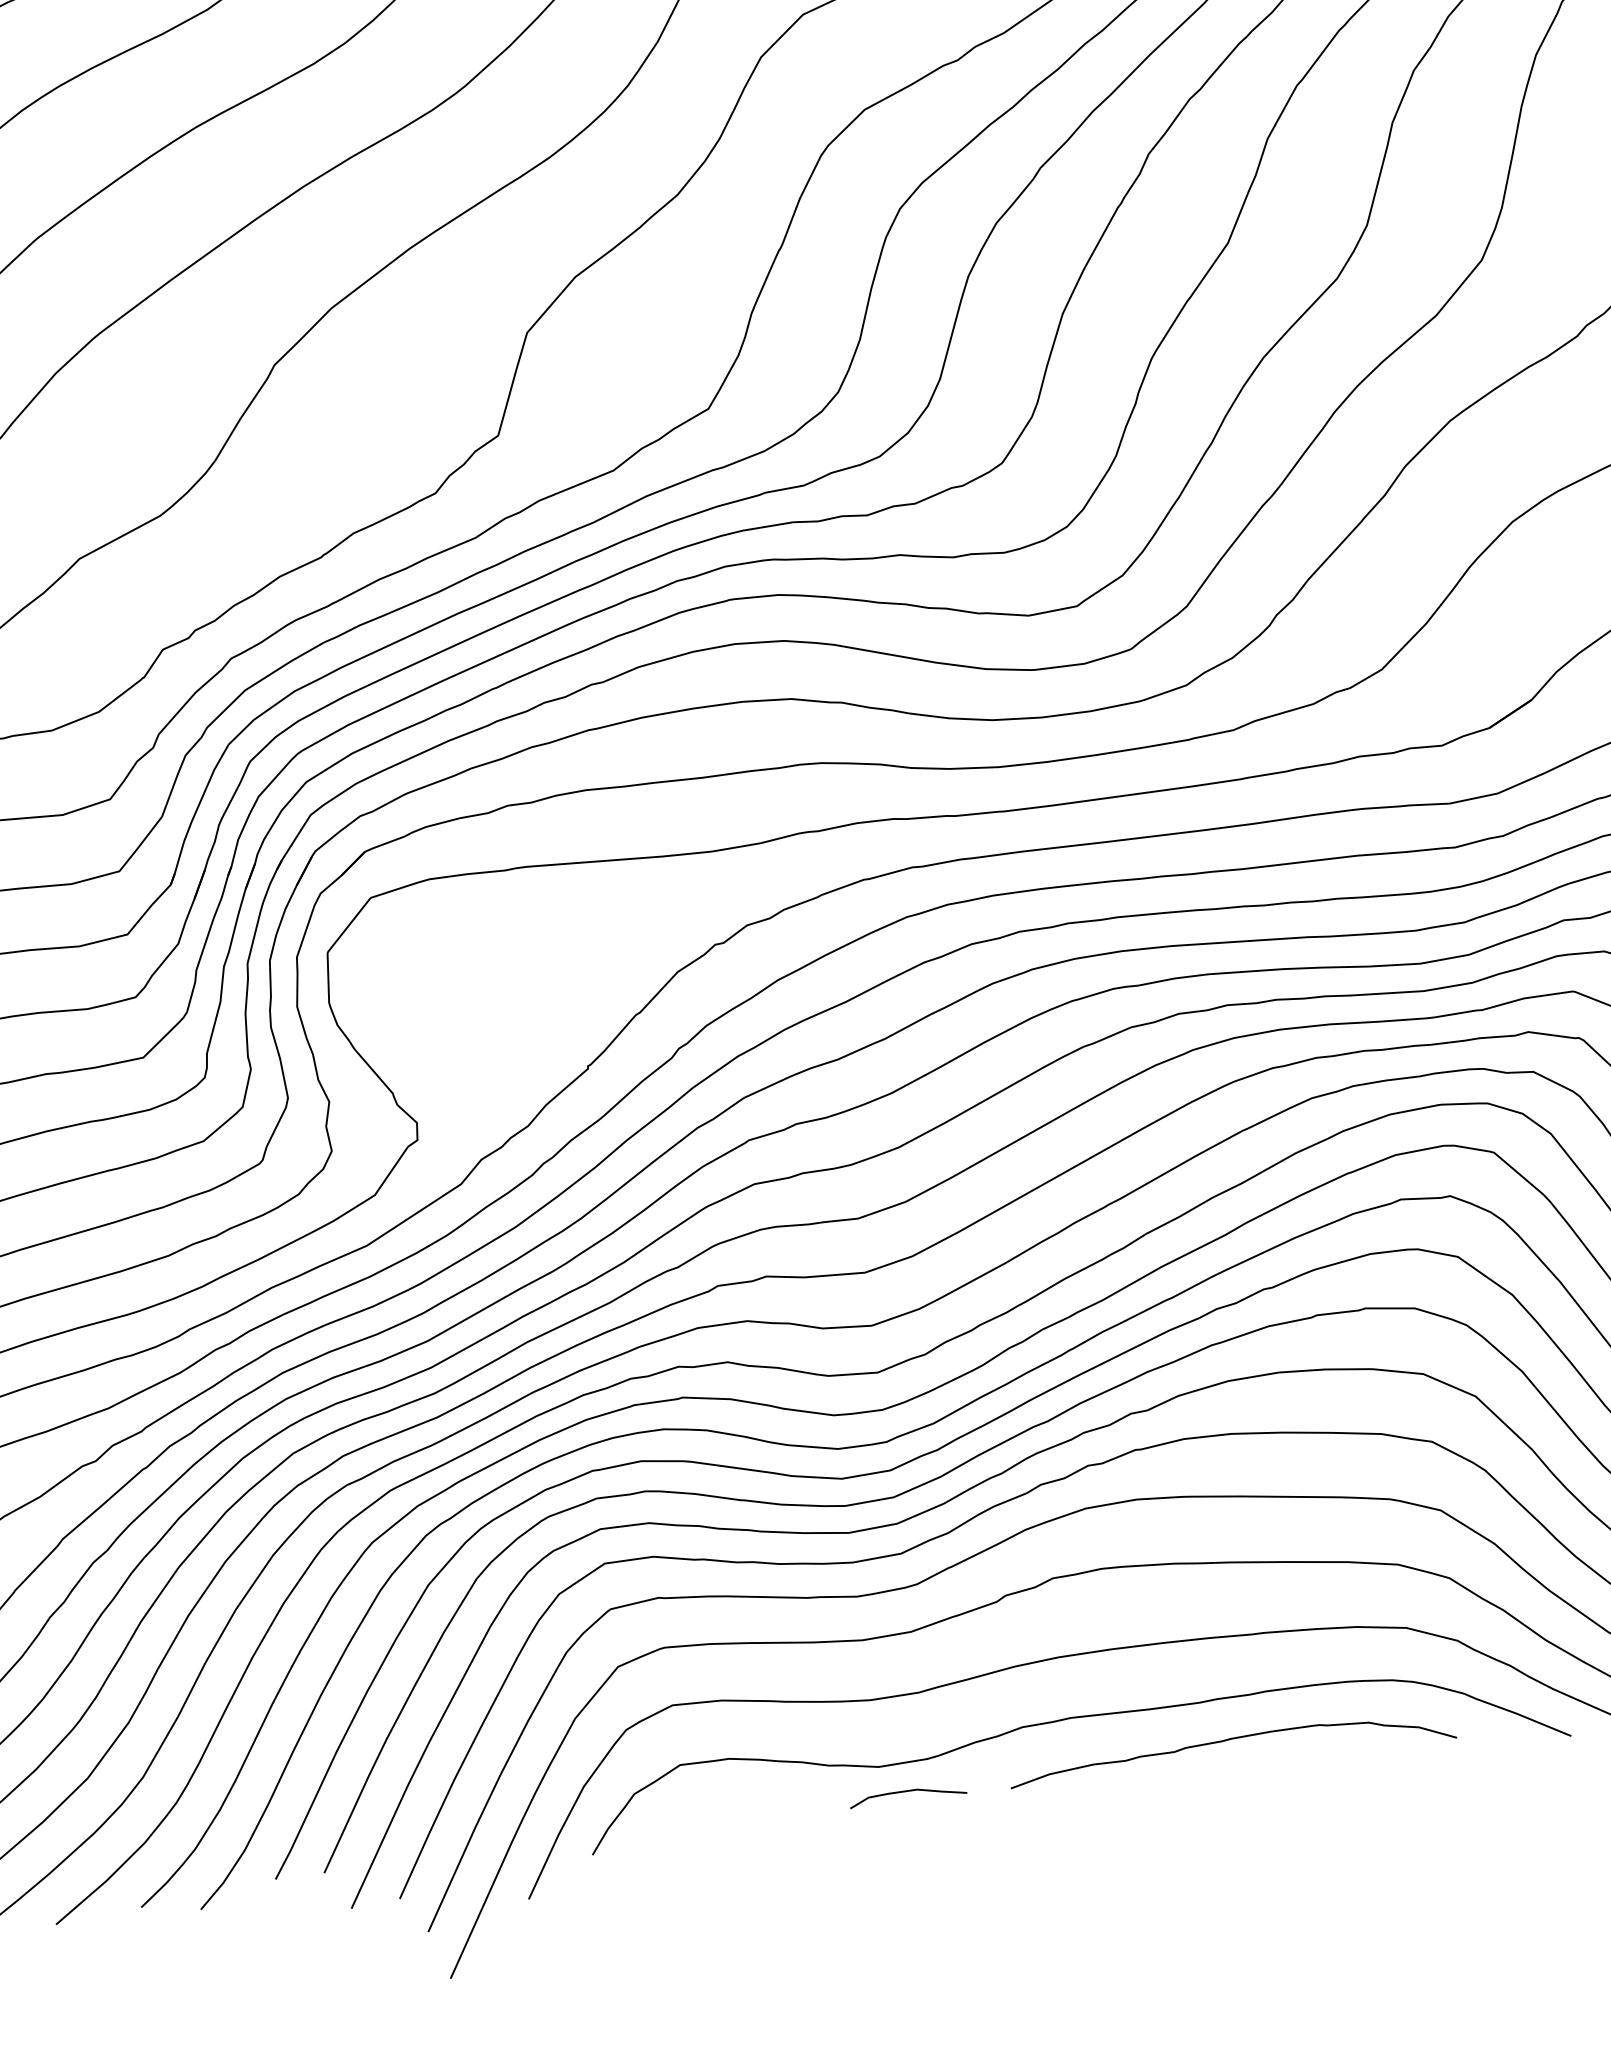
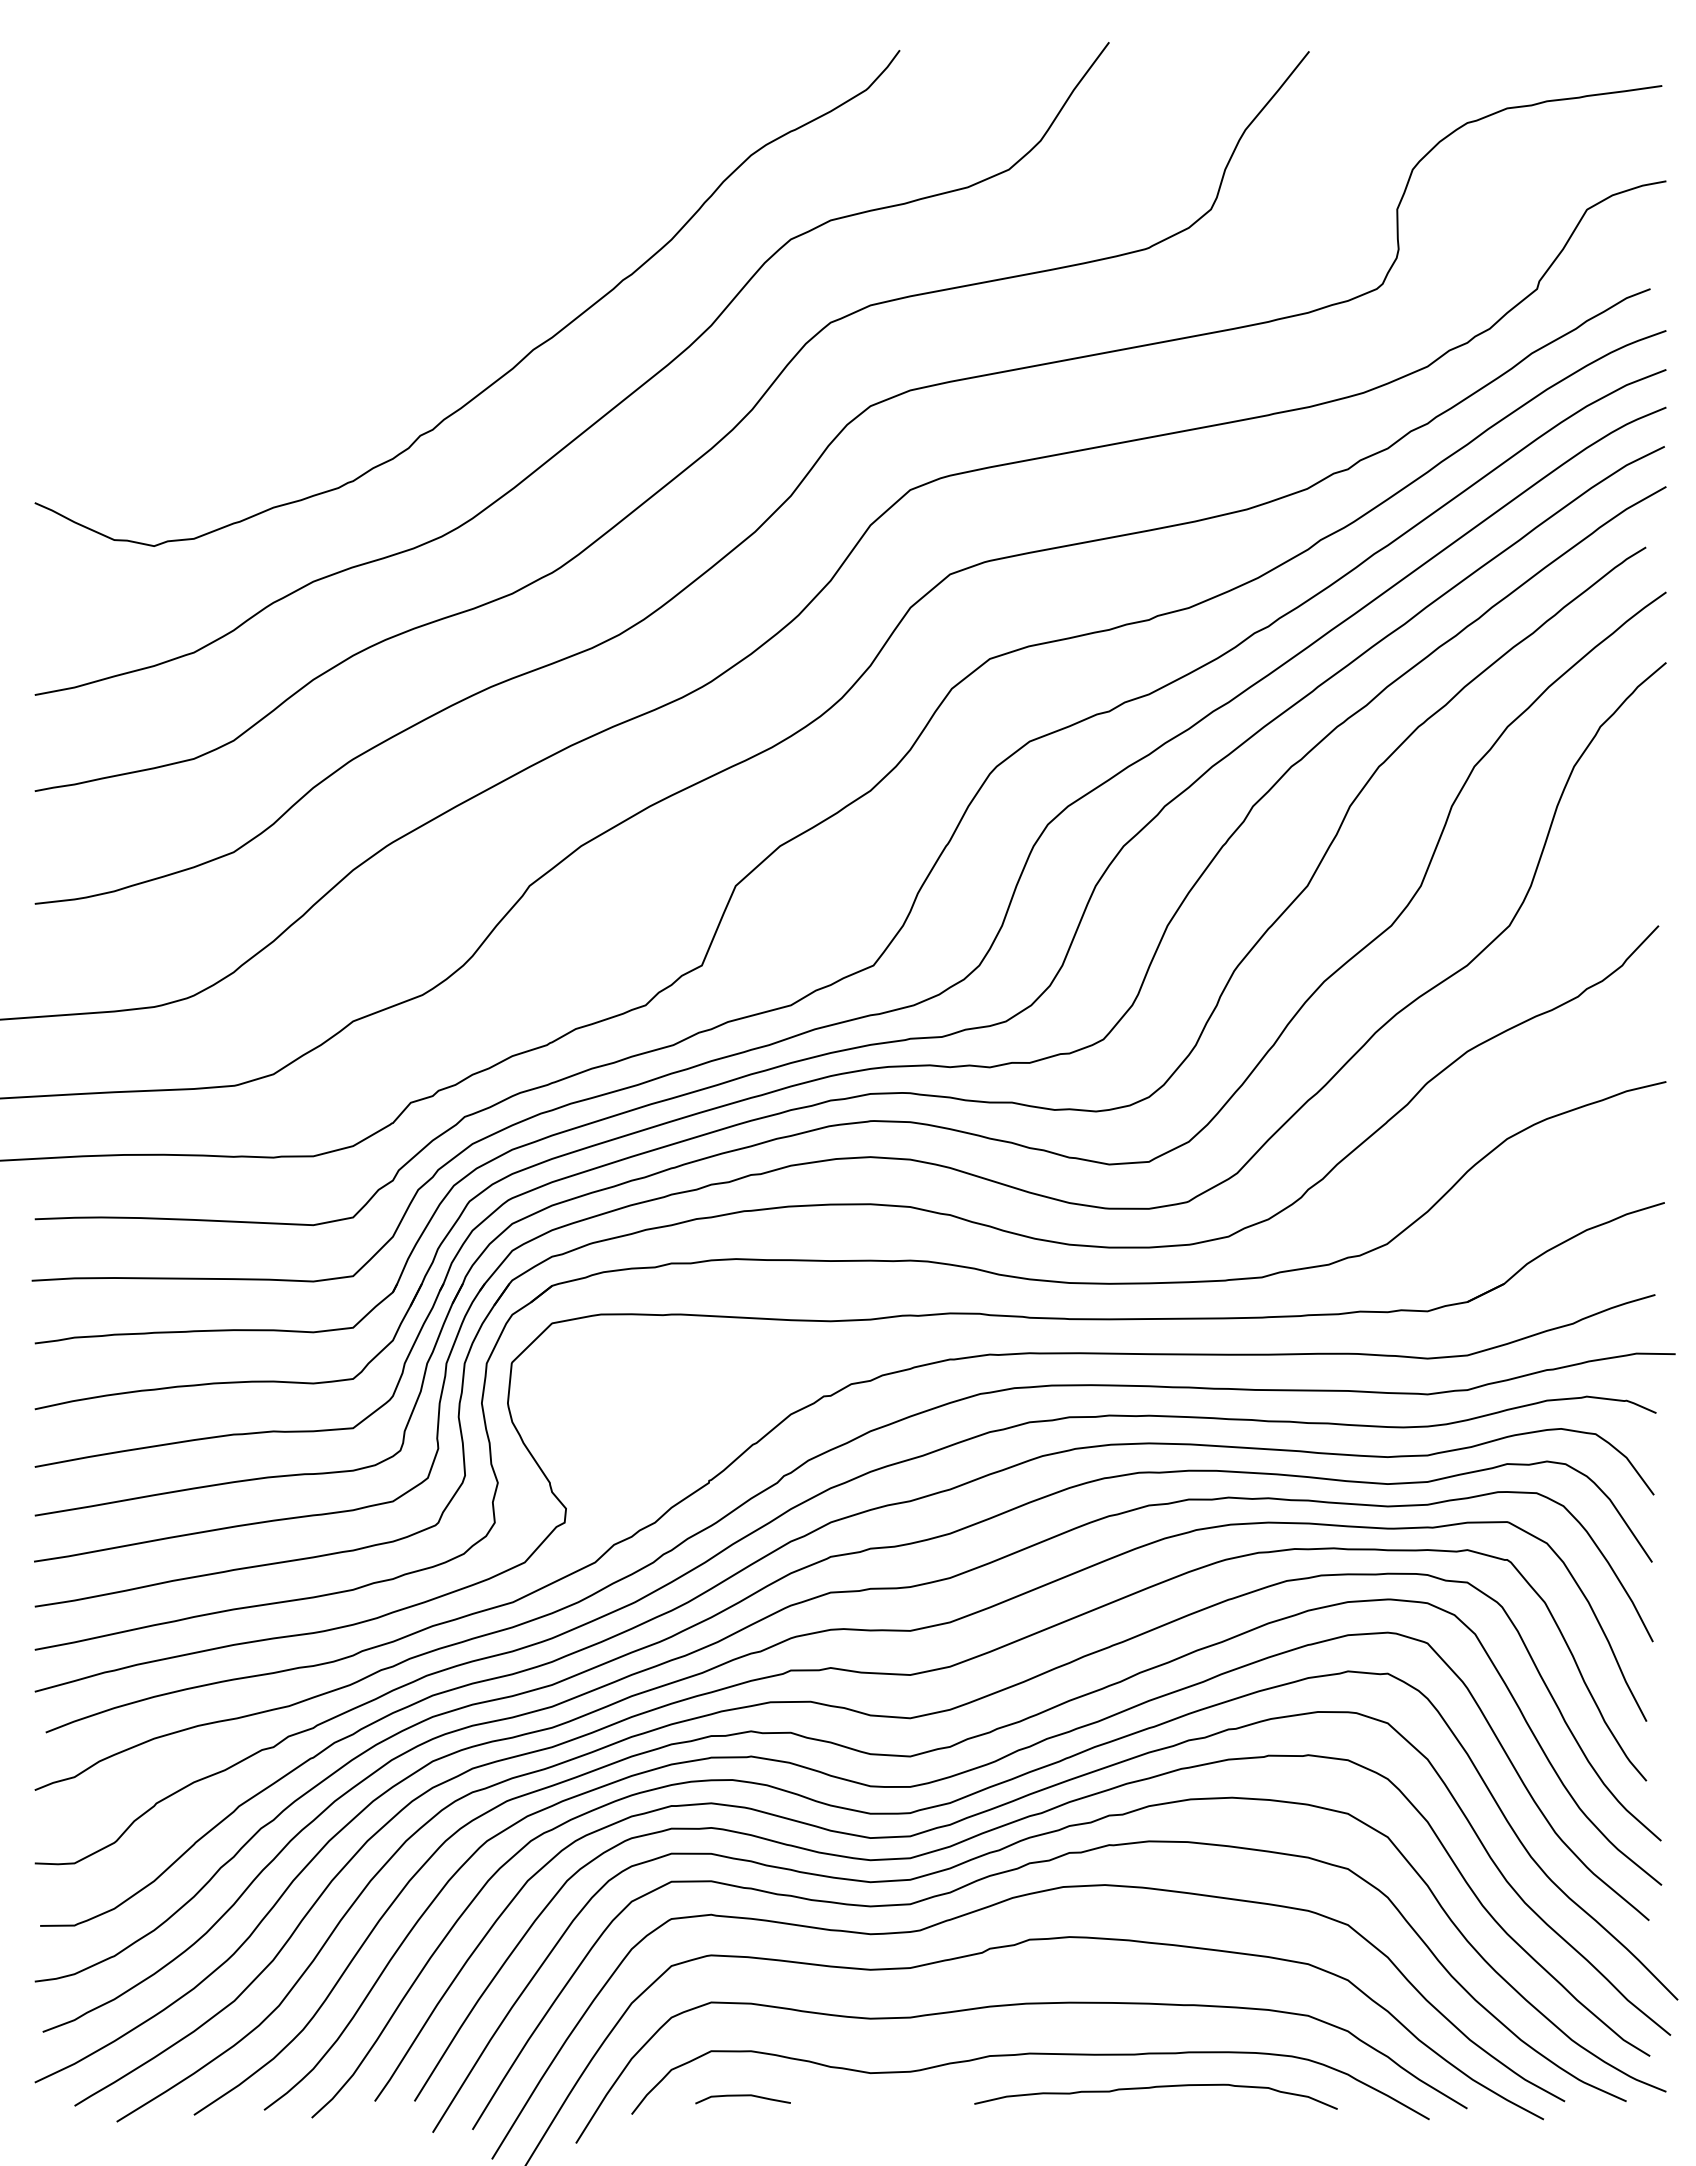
curve: (906, 1792) -> (742, 2096), moved

